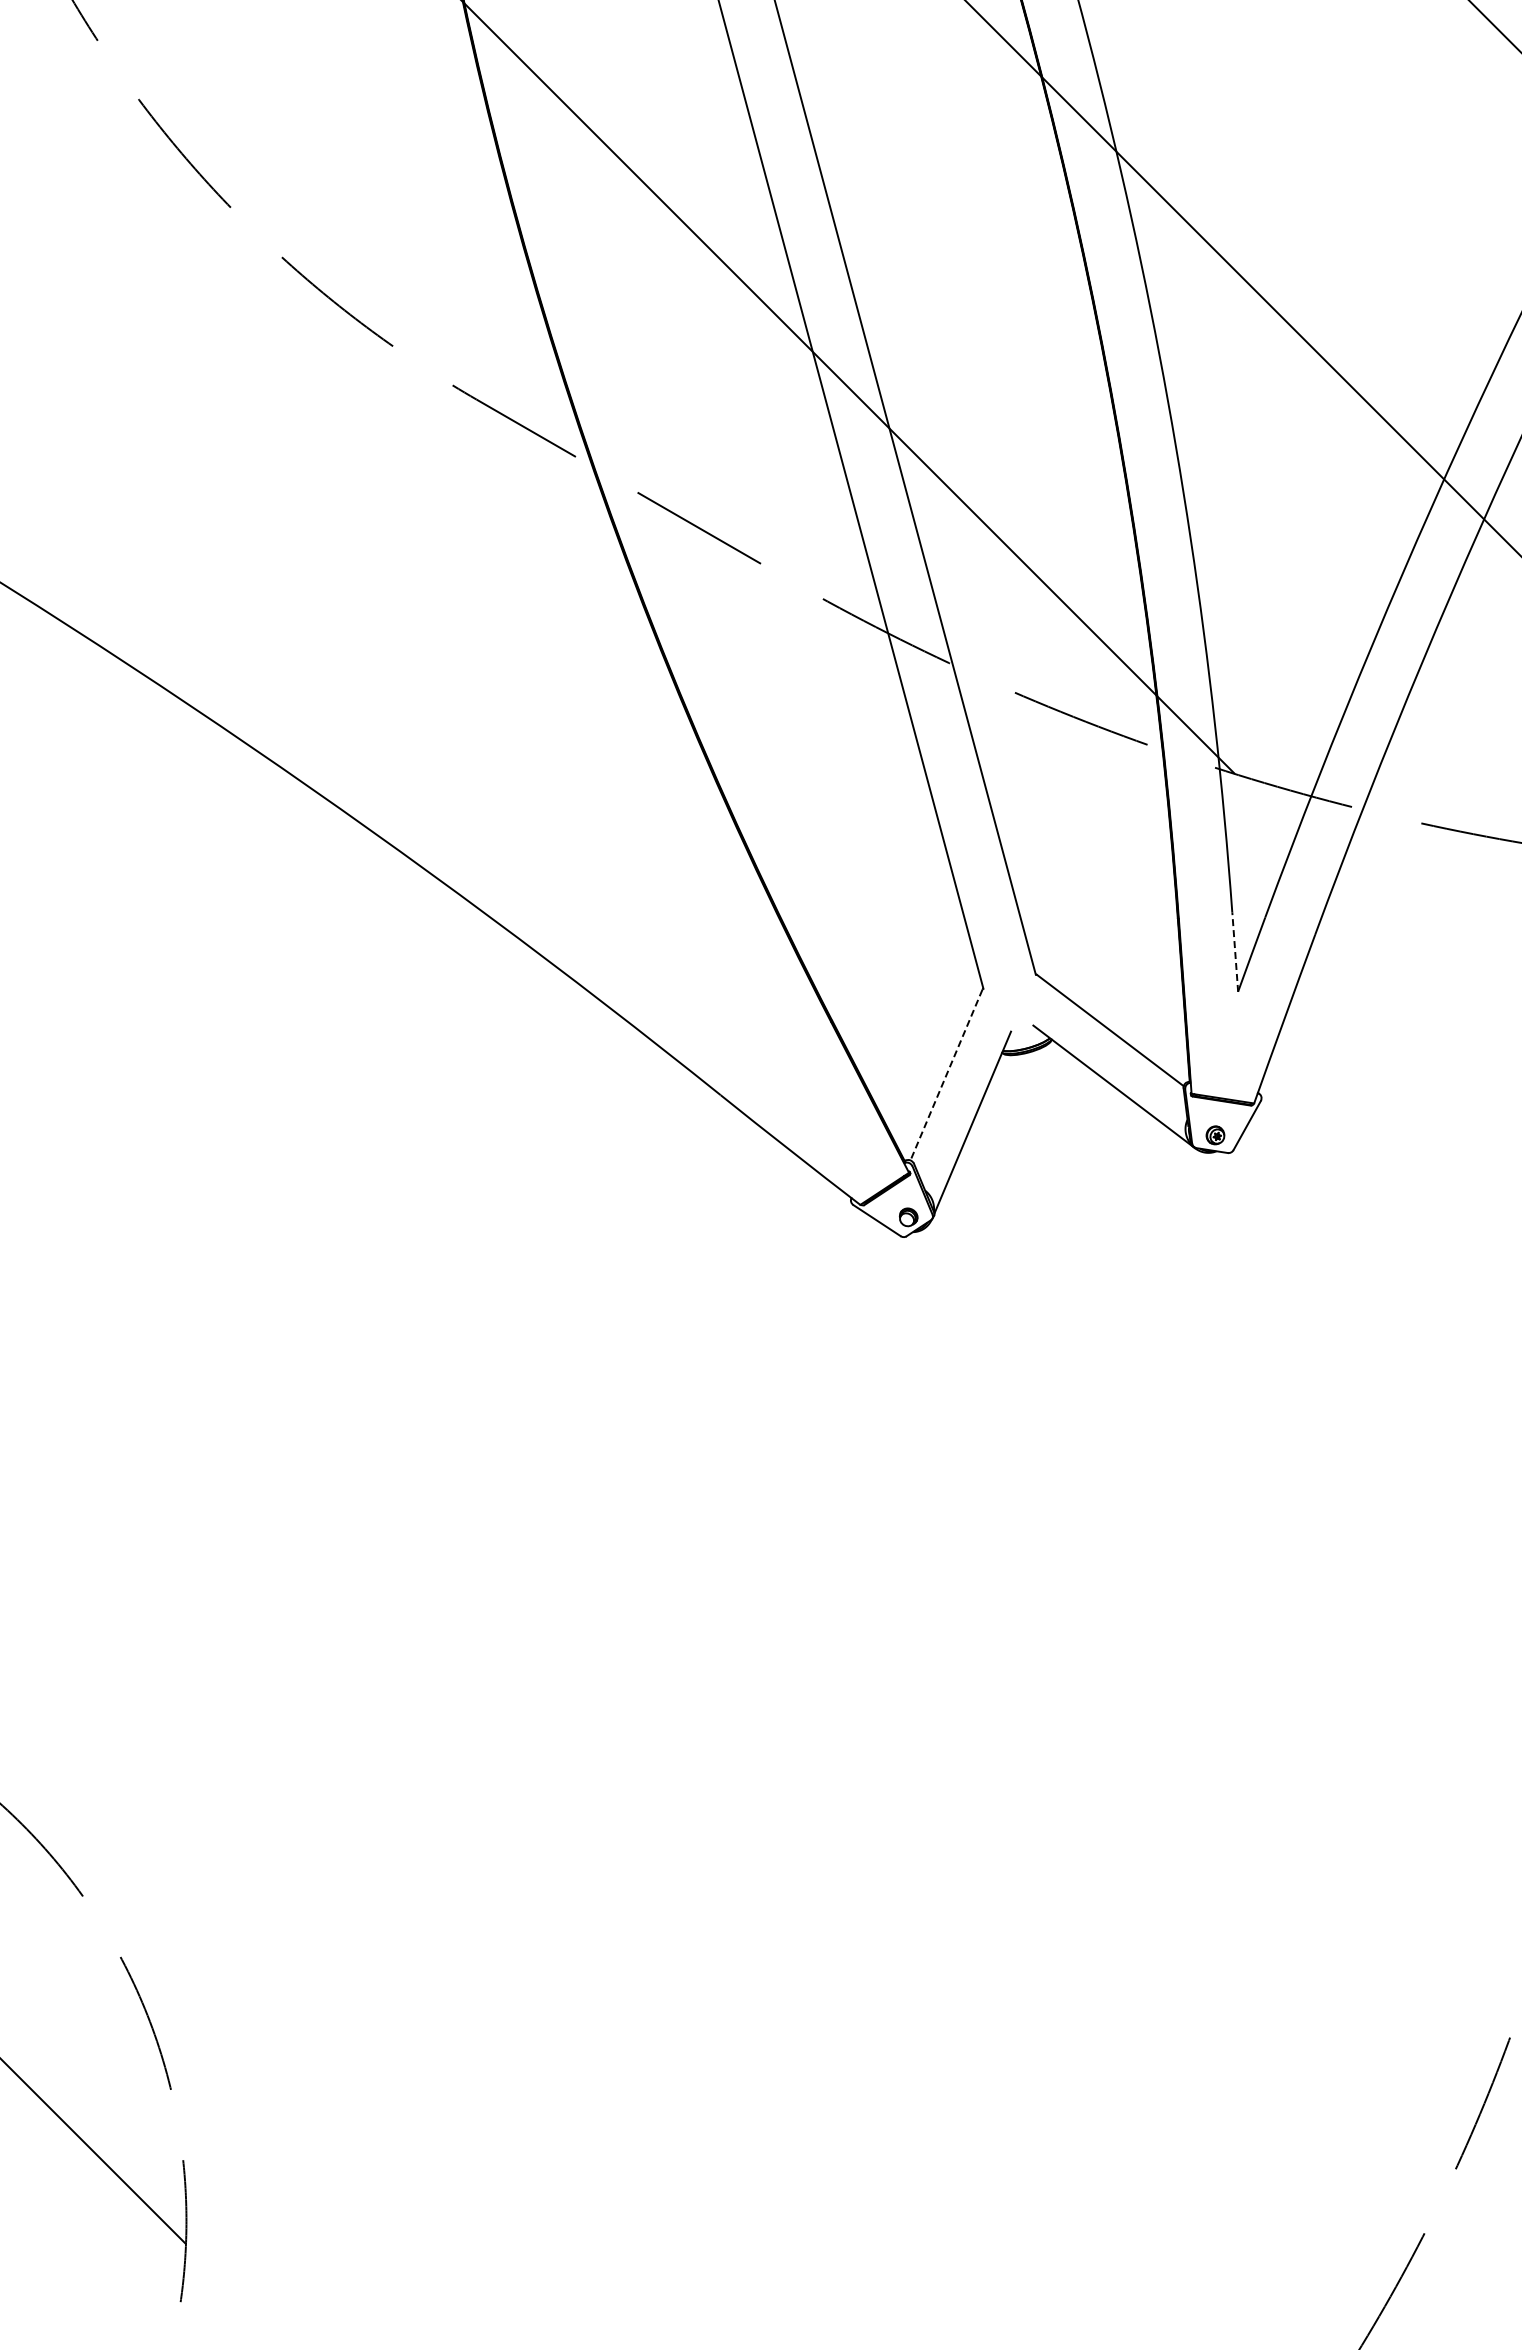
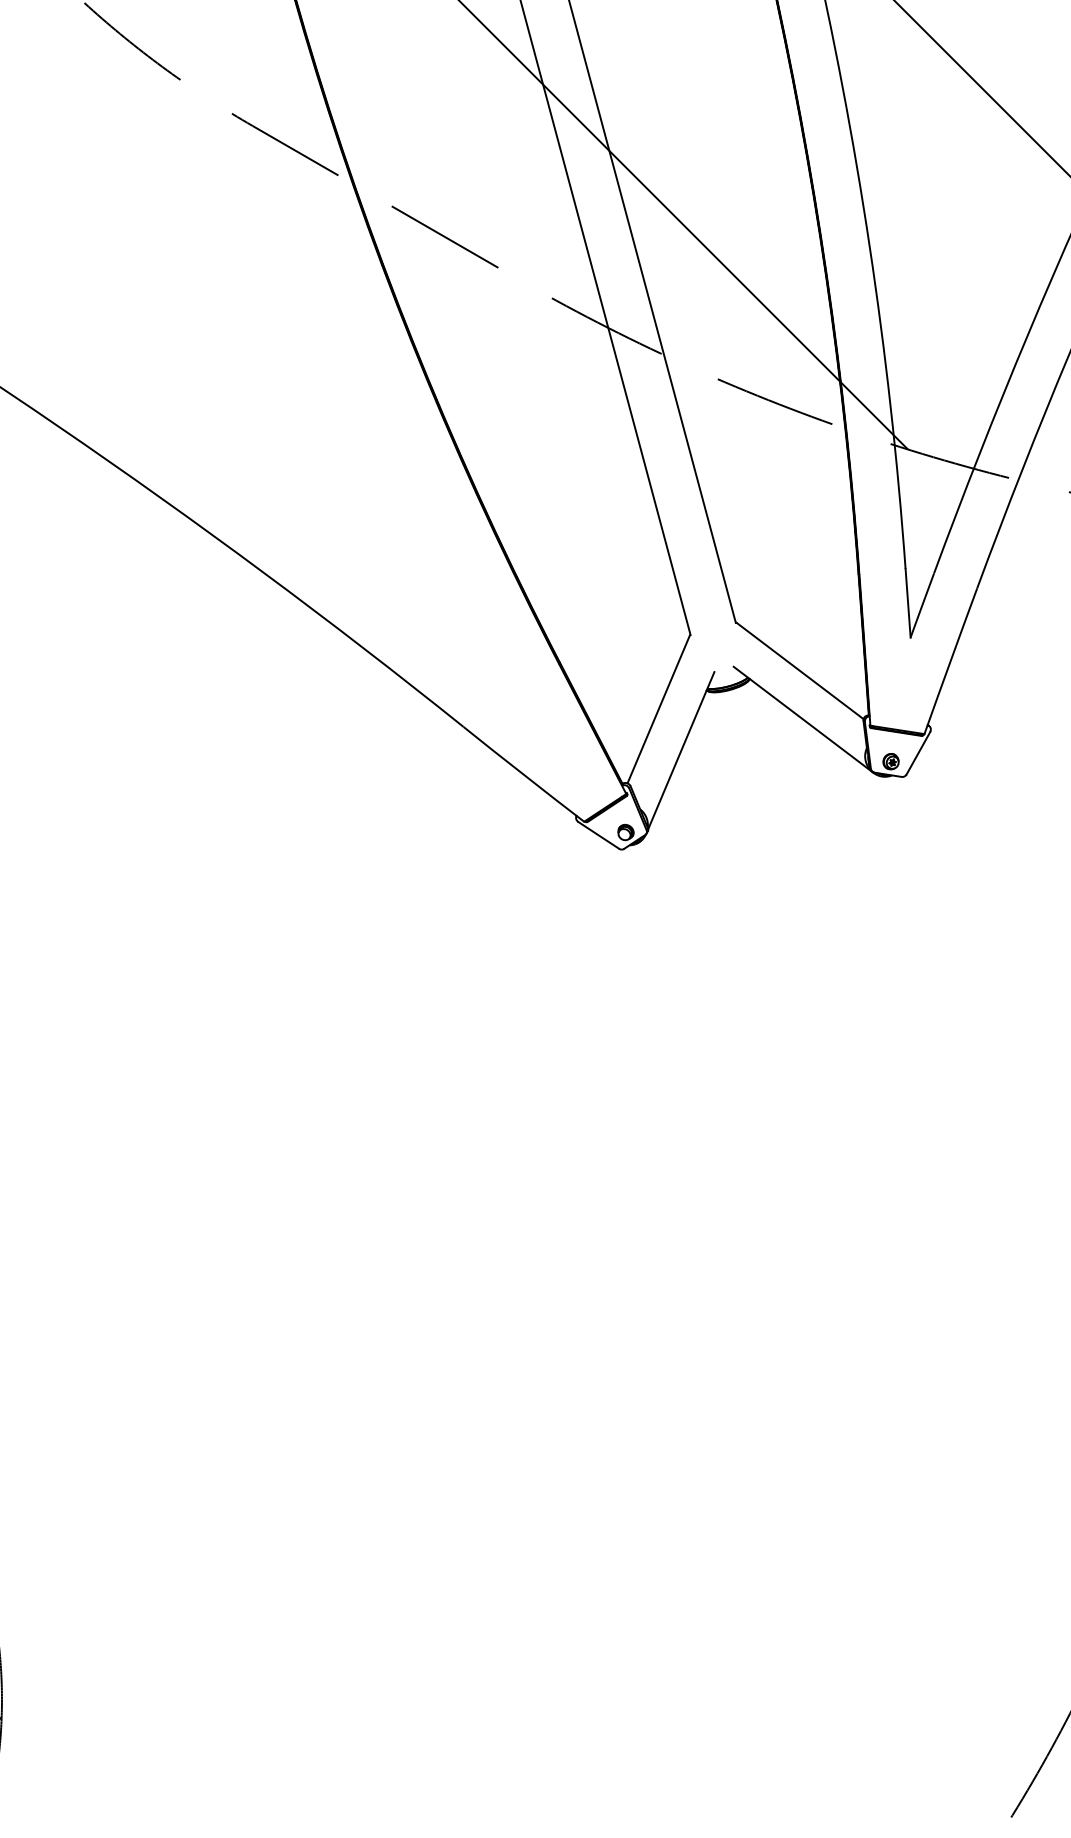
line: (1235, 952) -> (908, 603), dashed -> solid
line: (946, 1075) -> (658, 709), dashed -> solid

